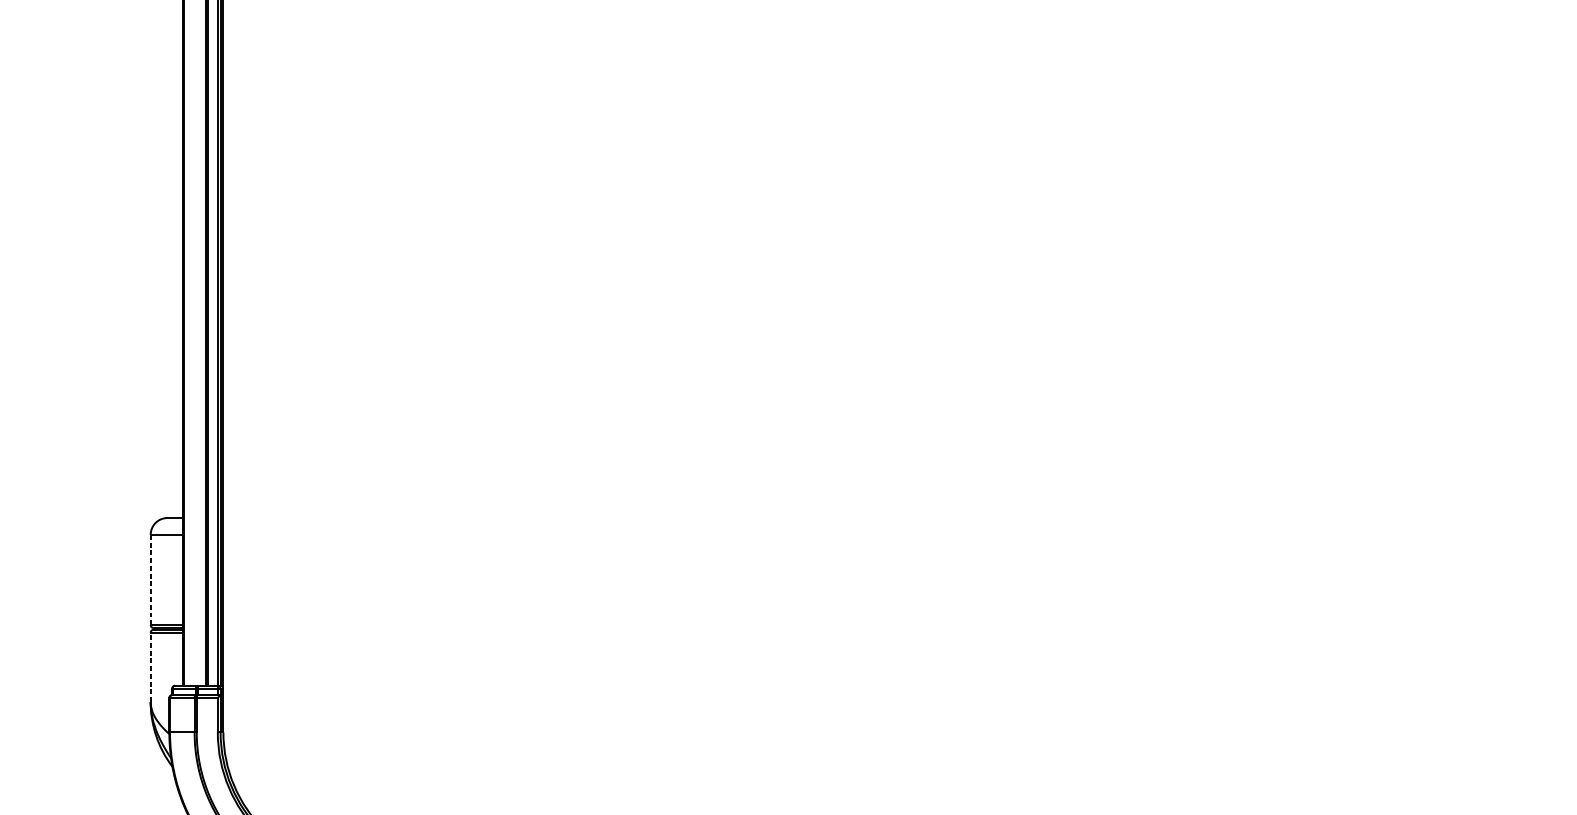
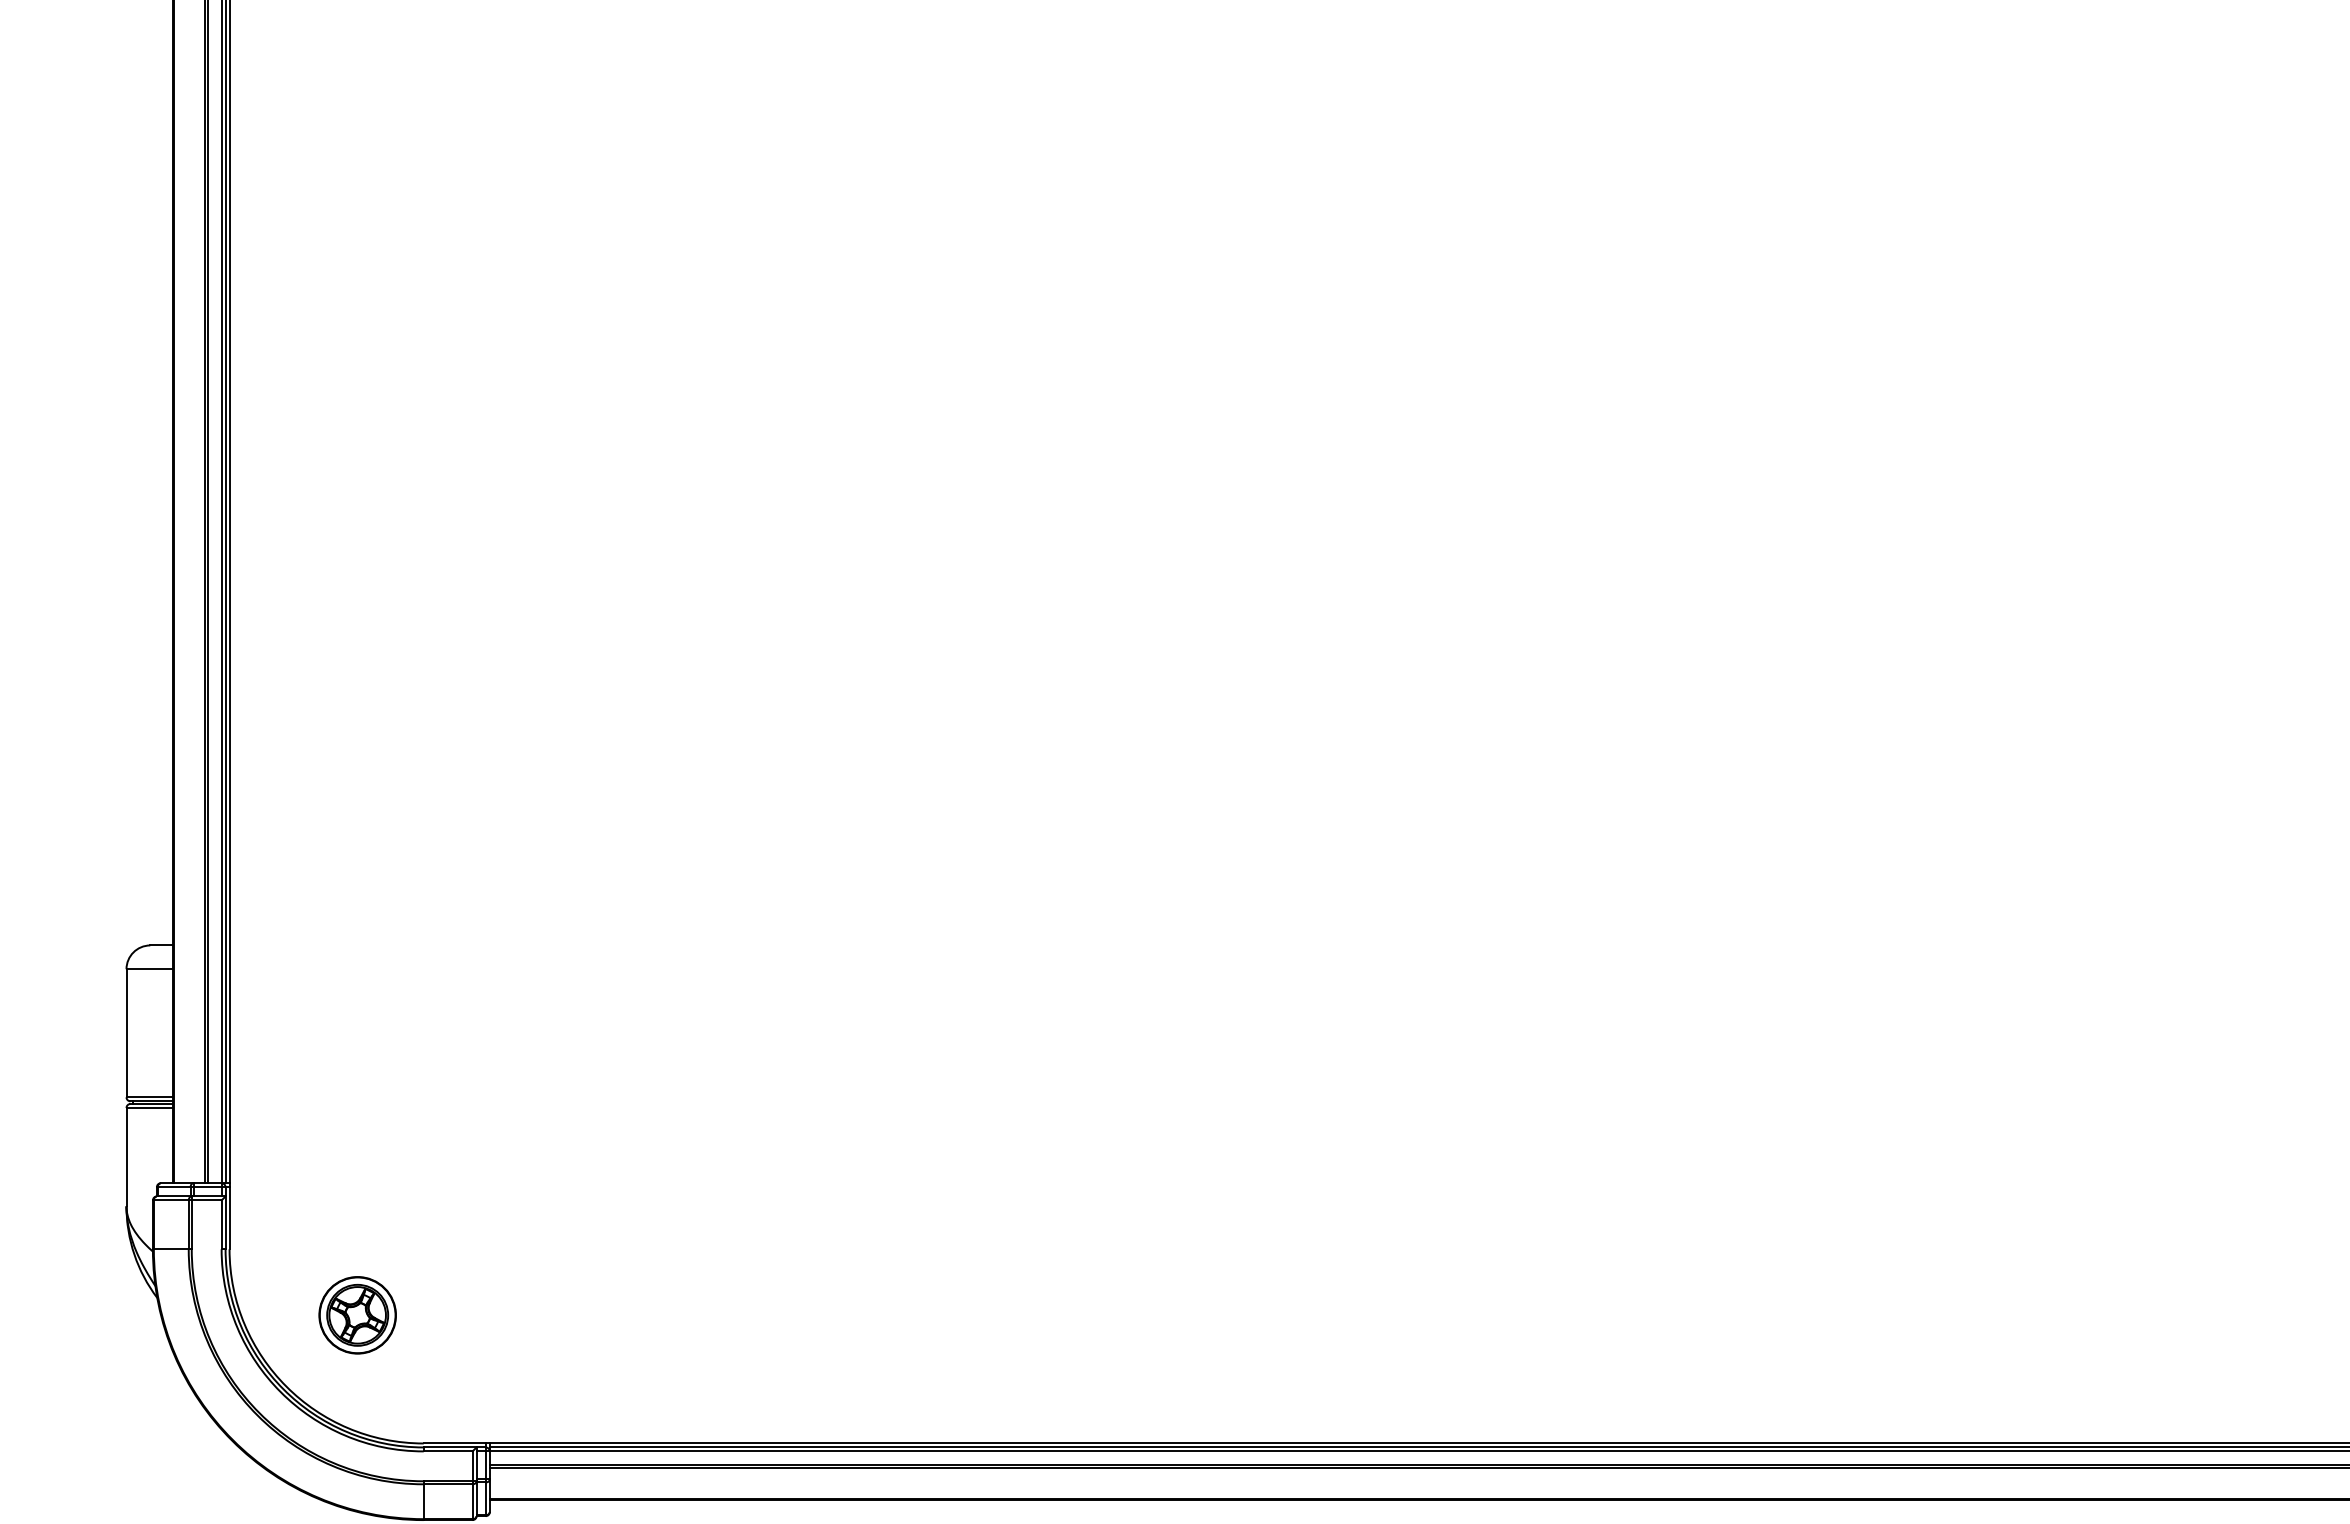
line: (150, 579) -> (126, 1032), dashed -> solid
line: (150, 666) -> (126, 1156), dashed -> solid
part: (313, 779) -> (357, 1315), added

